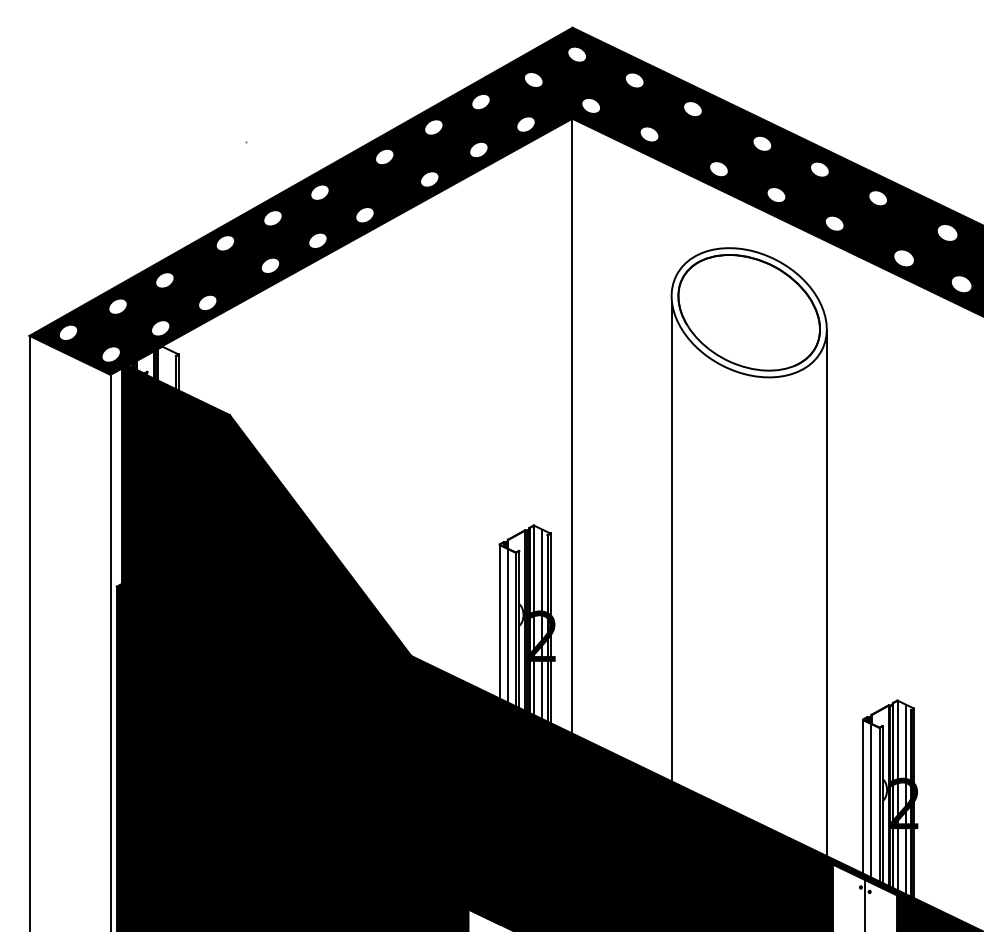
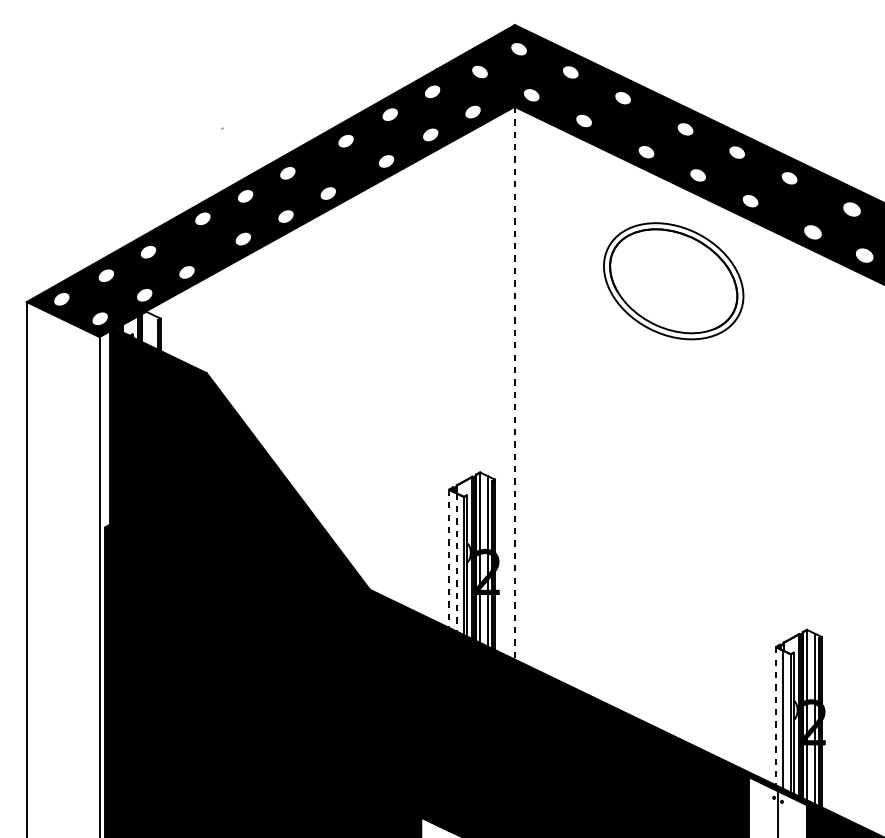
line: (572, 426) -> (514, 383), solid -> dashed
line: (671, 541) -> (603, 486), removed
line: (826, 592) -> (743, 532), removed
line: (499, 621) -> (449, 558), solid -> dashed
line: (507, 625) -> (456, 562), solid -> dashed
line: (863, 796) -> (776, 716), solid -> dashed

